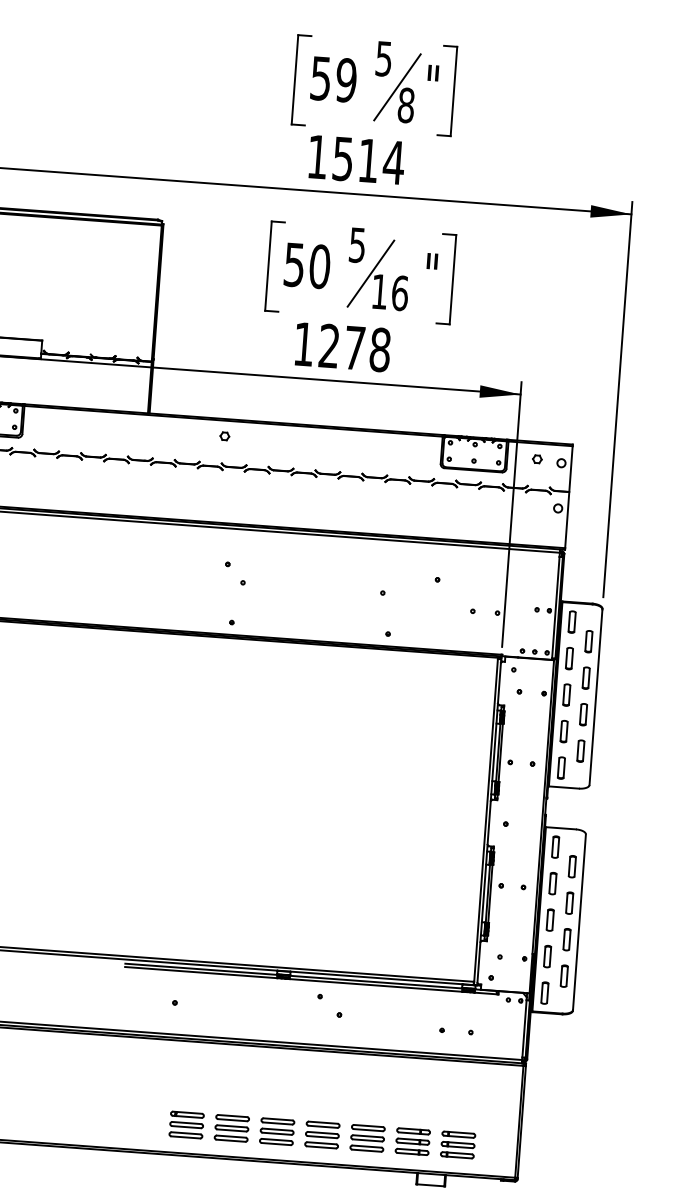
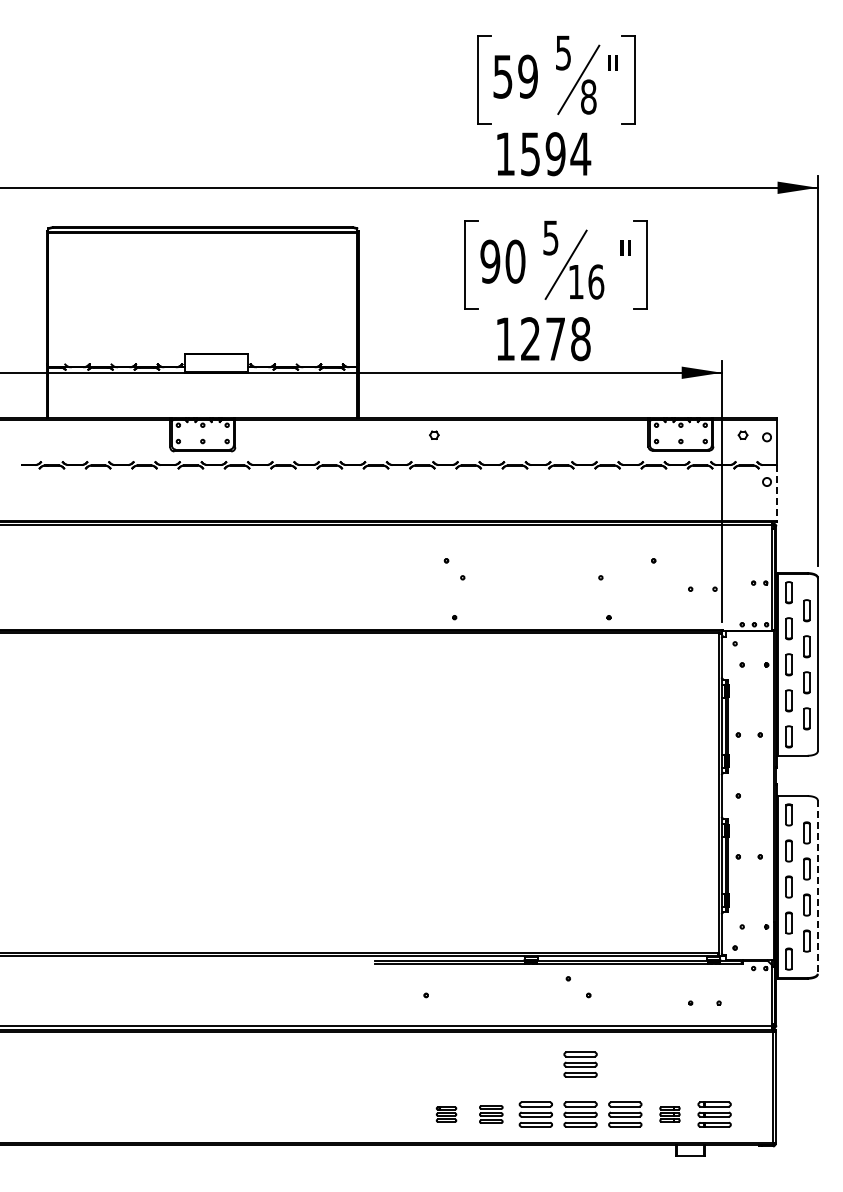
text: (368, 161) -> (555, 154), 1514 -> 1594
text: (294, 264) -> (490, 261), 50 -> 90
line: (566, 519) -> (776, 492), solid -> dashed
line: (579, 922) -> (817, 887), solid -> dashed
part: (326, 1084) -> (580, 1064), added
part: (186, 1124) -> (446, 1114), size x0.6
part: (232, 1128) -> (491, 1114), size x0.7
part: (412, 1141) -> (669, 1114), size x0.6

